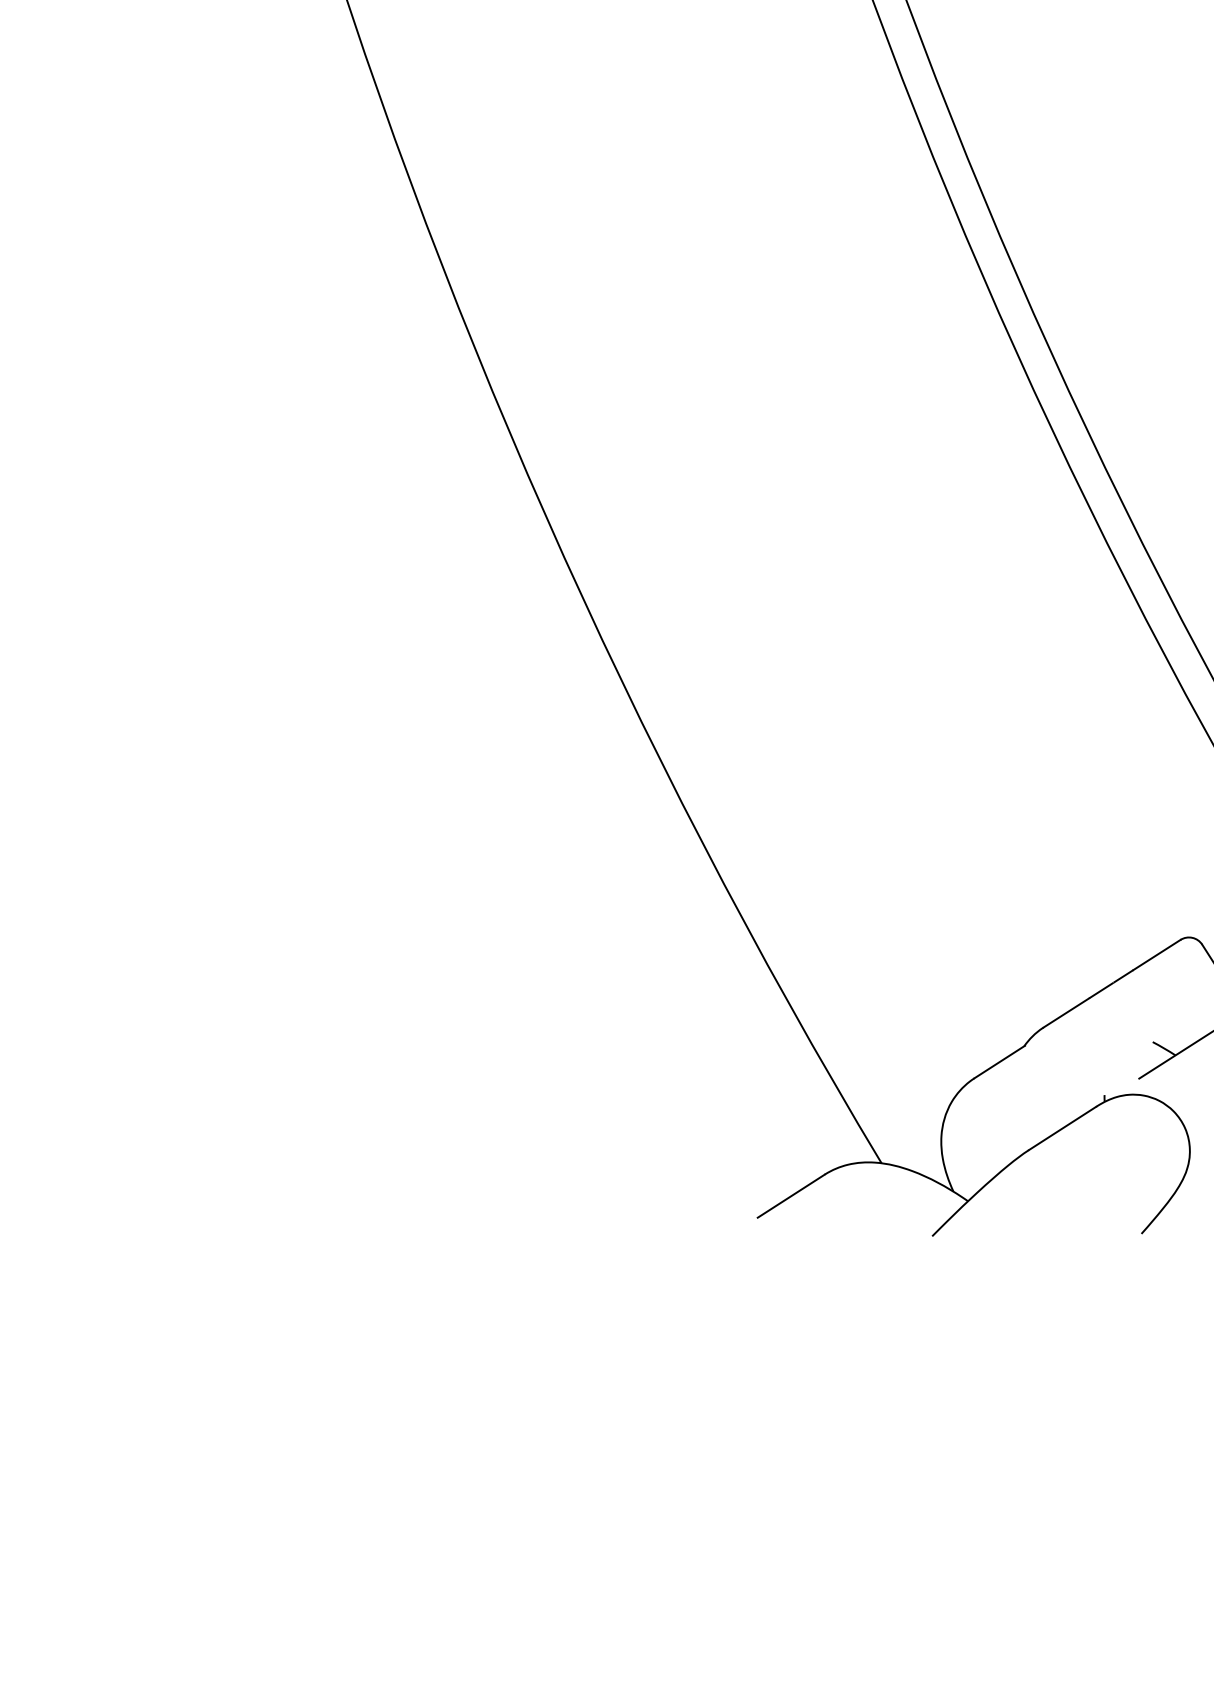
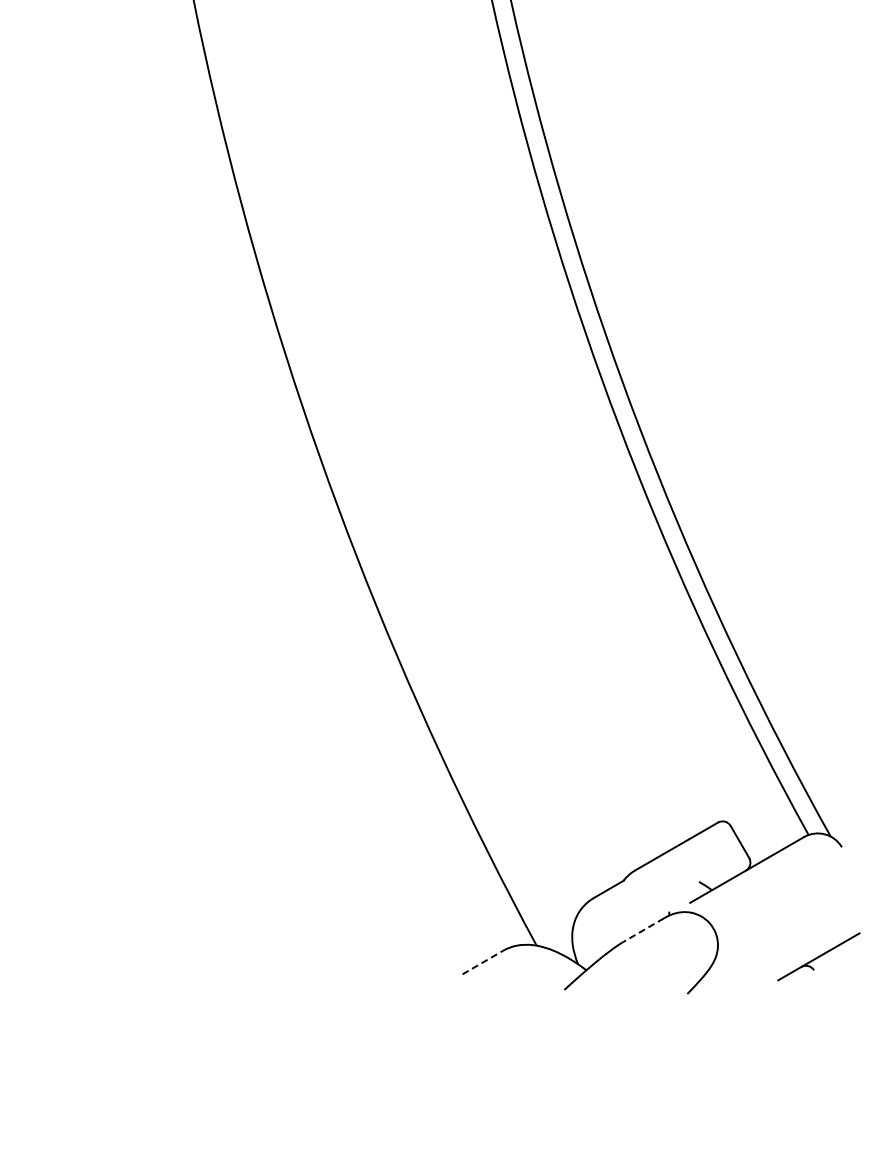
line: (1062, 1129) -> (643, 930), solid -> dashed
line: (792, 1195) -> (483, 962), solid -> dashed

